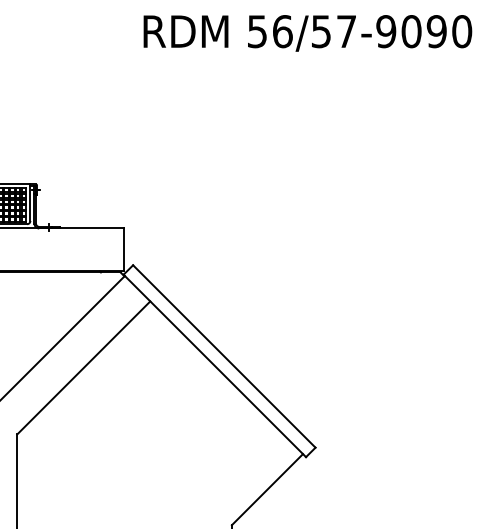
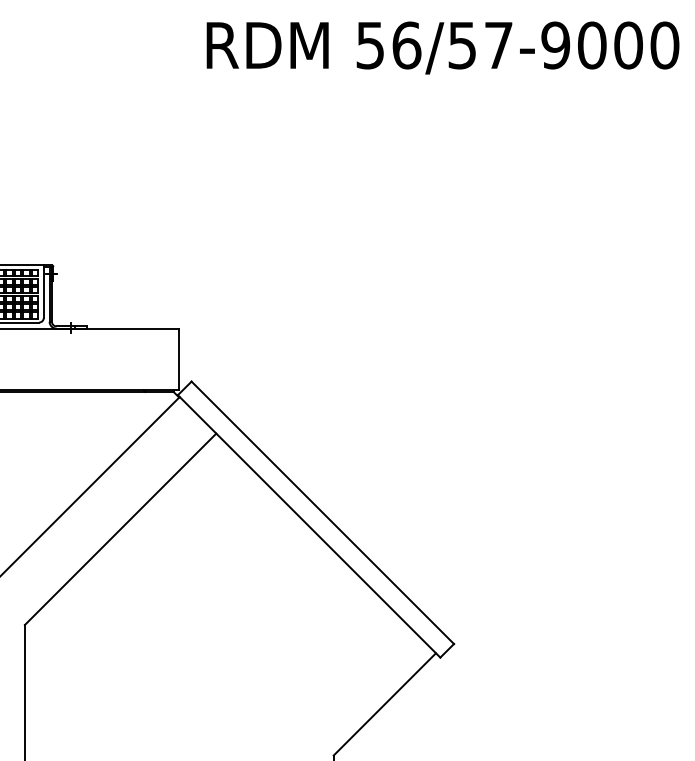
text: (436, 31) -> (628, 45), 56/57-9090 -> 56/57-9000

